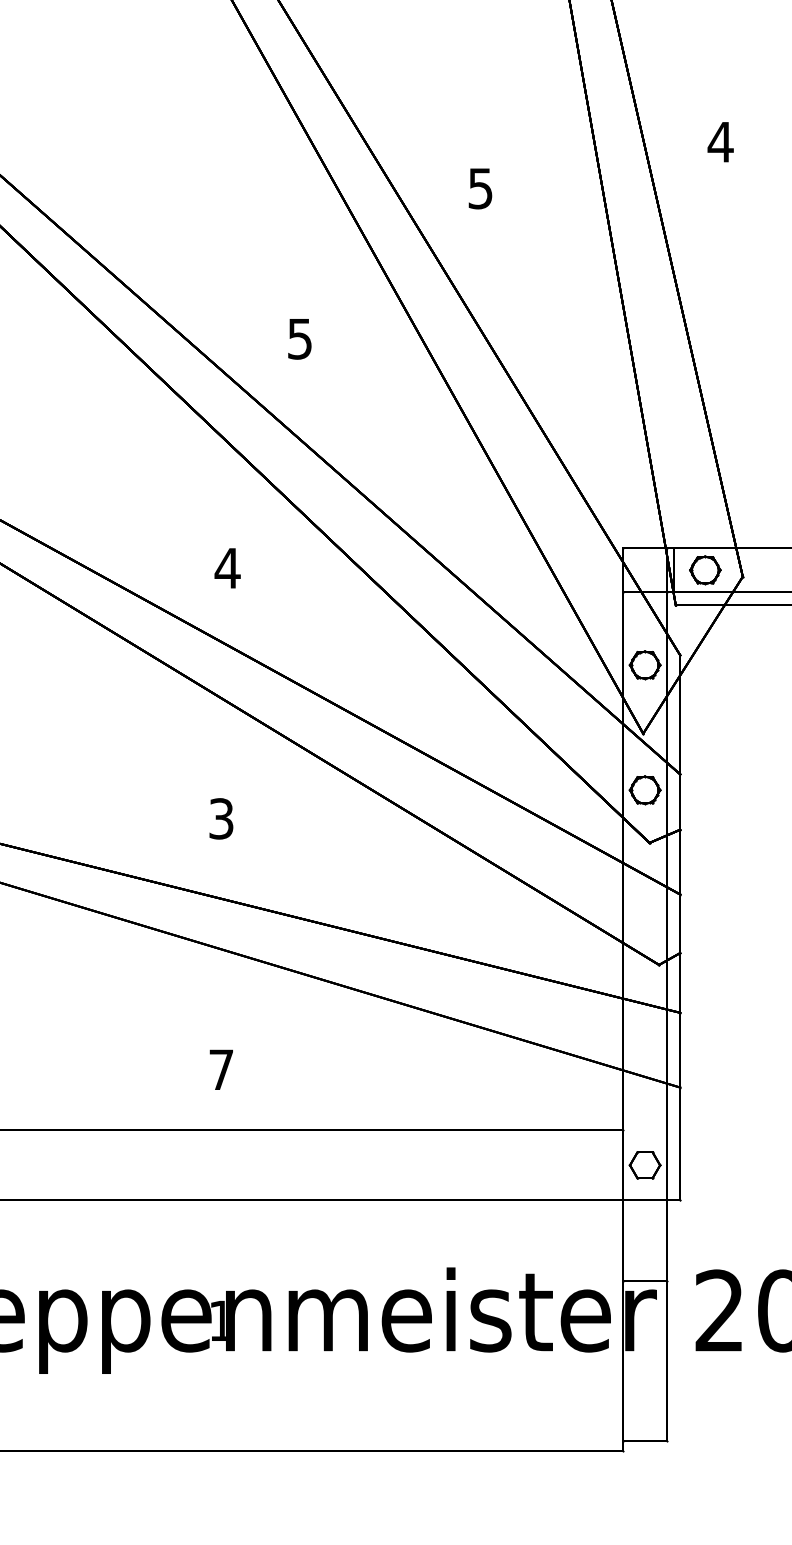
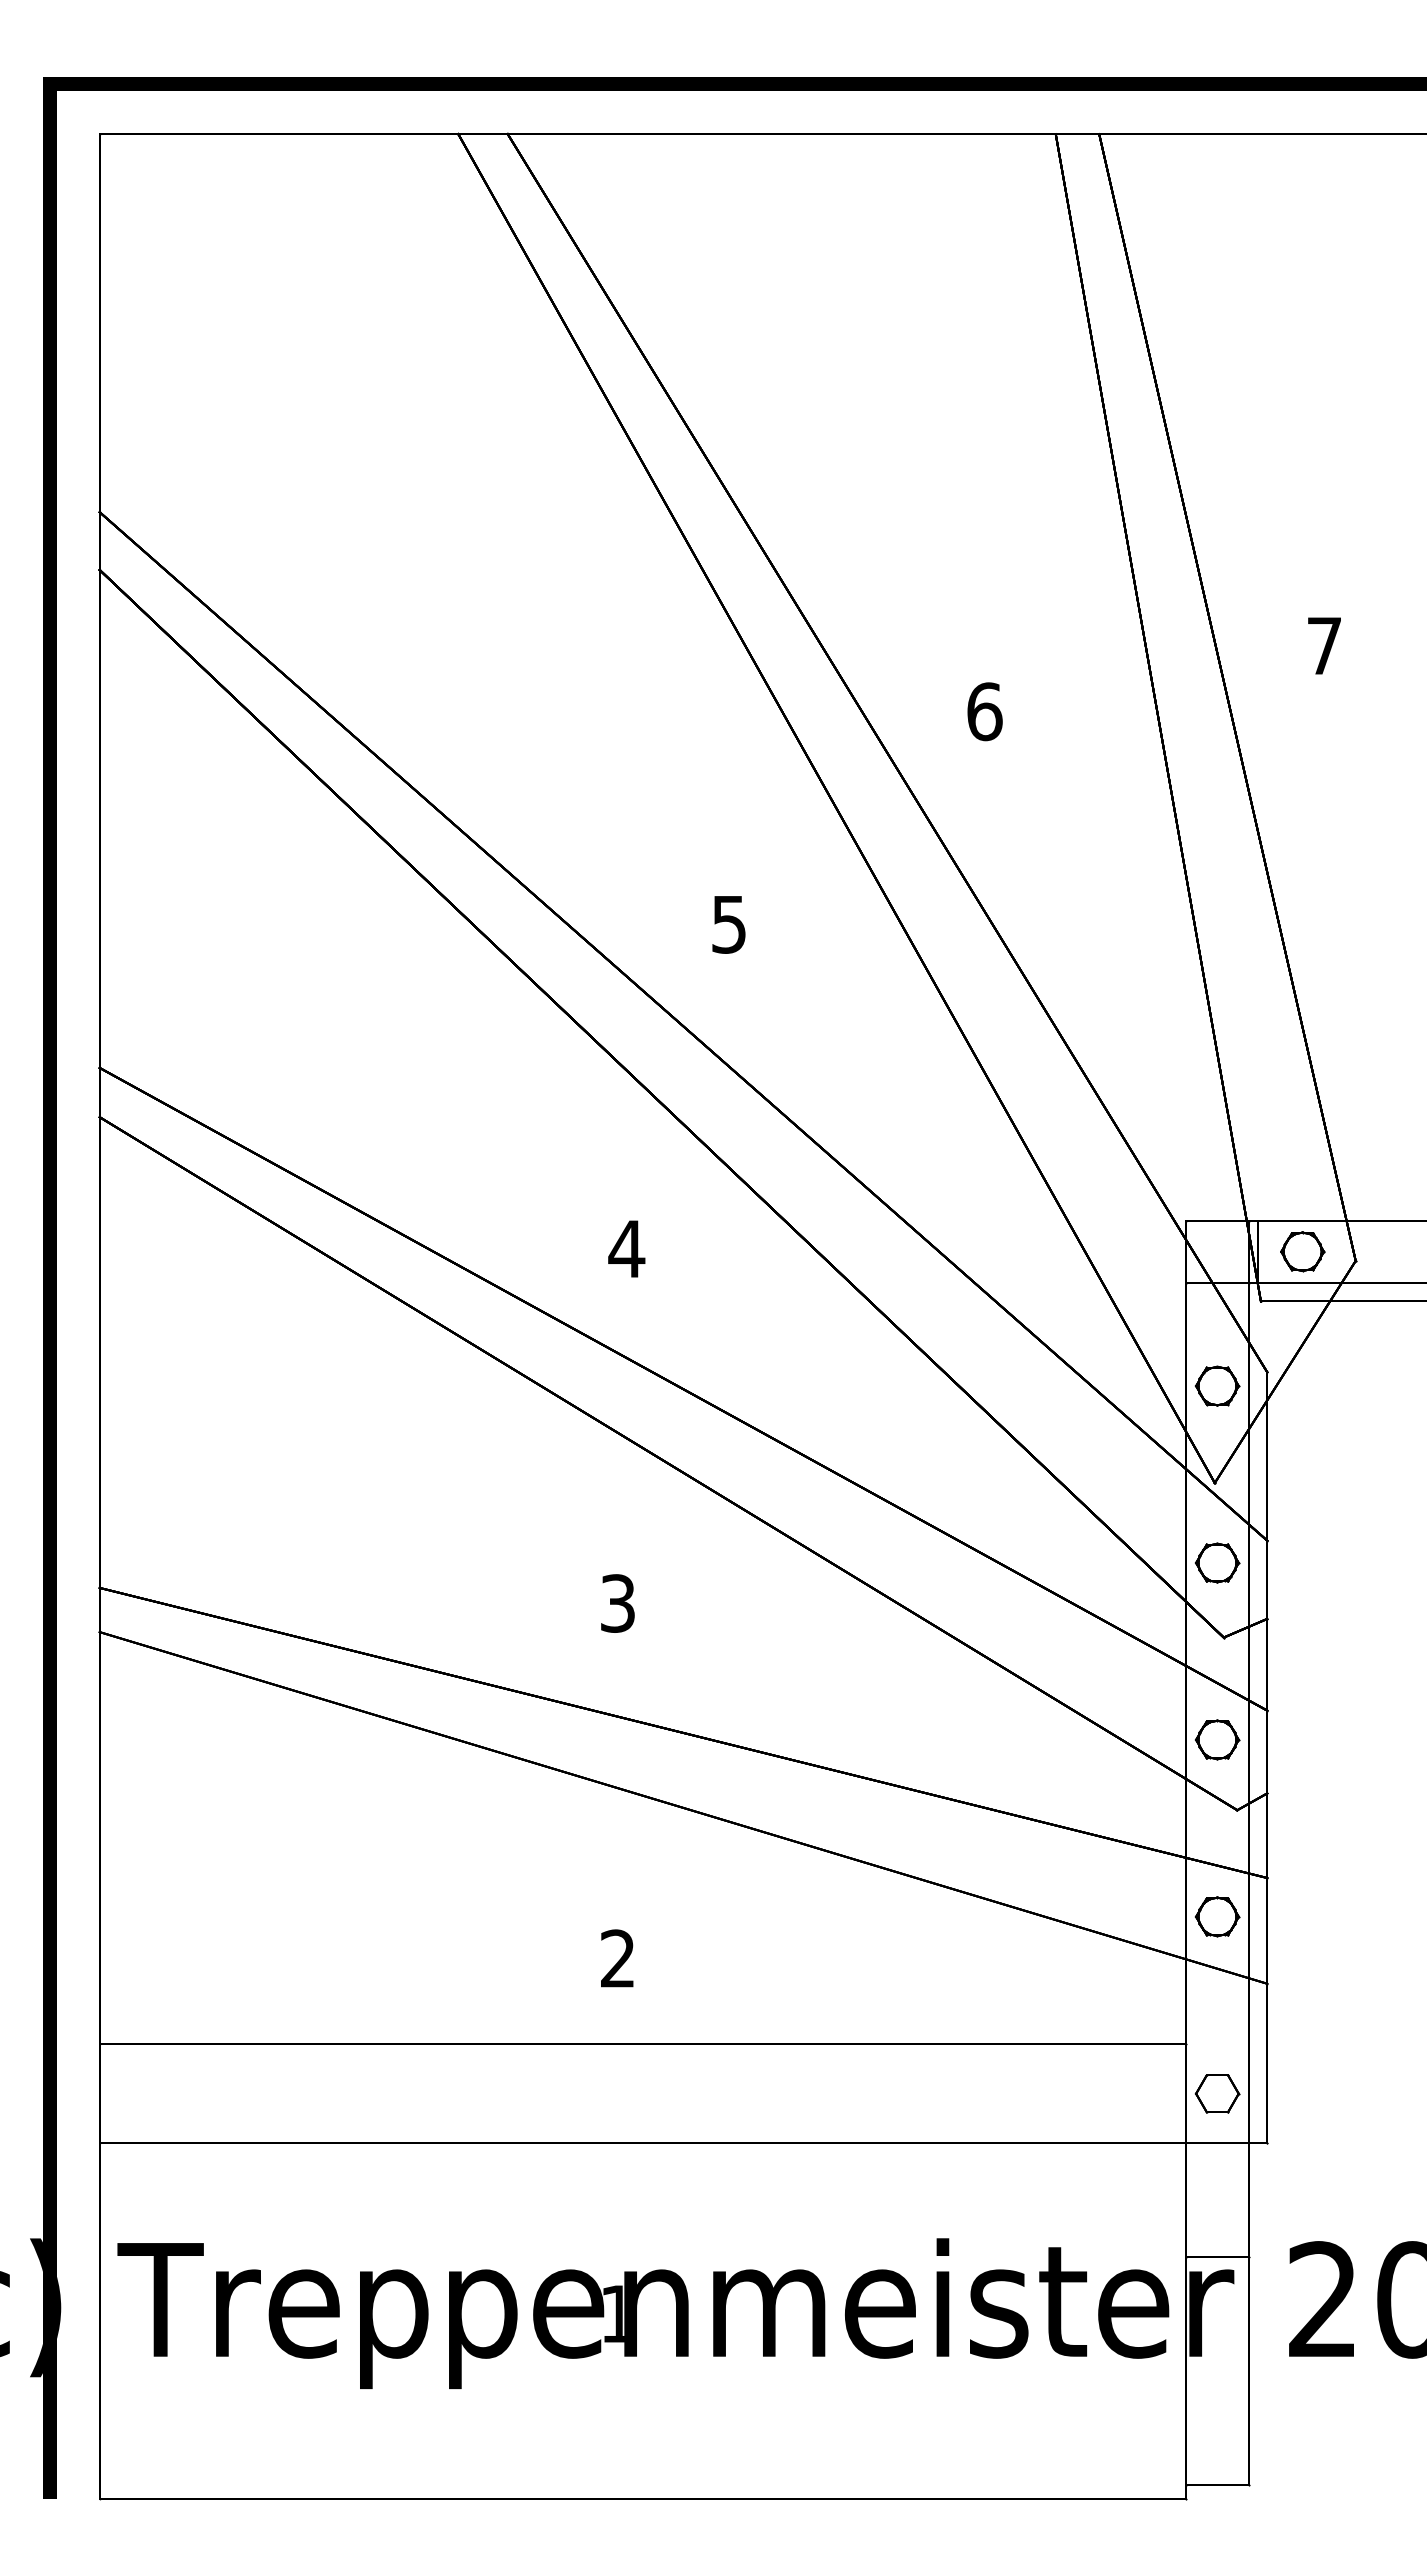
text: (720, 141) -> (1323, 645), 4 -> 7
text: (480, 188) -> (984, 711), 5 -> 6
part: (645, 914) -> (1217, 1739), added
part: (645, 1040) -> (1217, 1916), added
text: (221, 1069) -> (617, 1958), 7 -> 2

